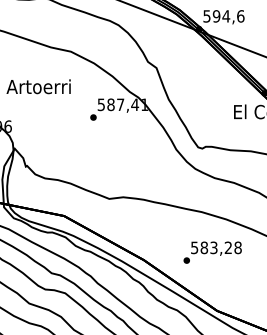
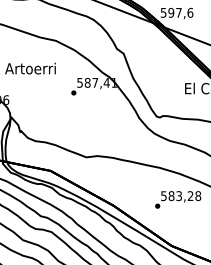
text: (225, 15) -> (178, 12), 594,6 -> 597,6
text: (213, 252) -> (178, 199), moved

